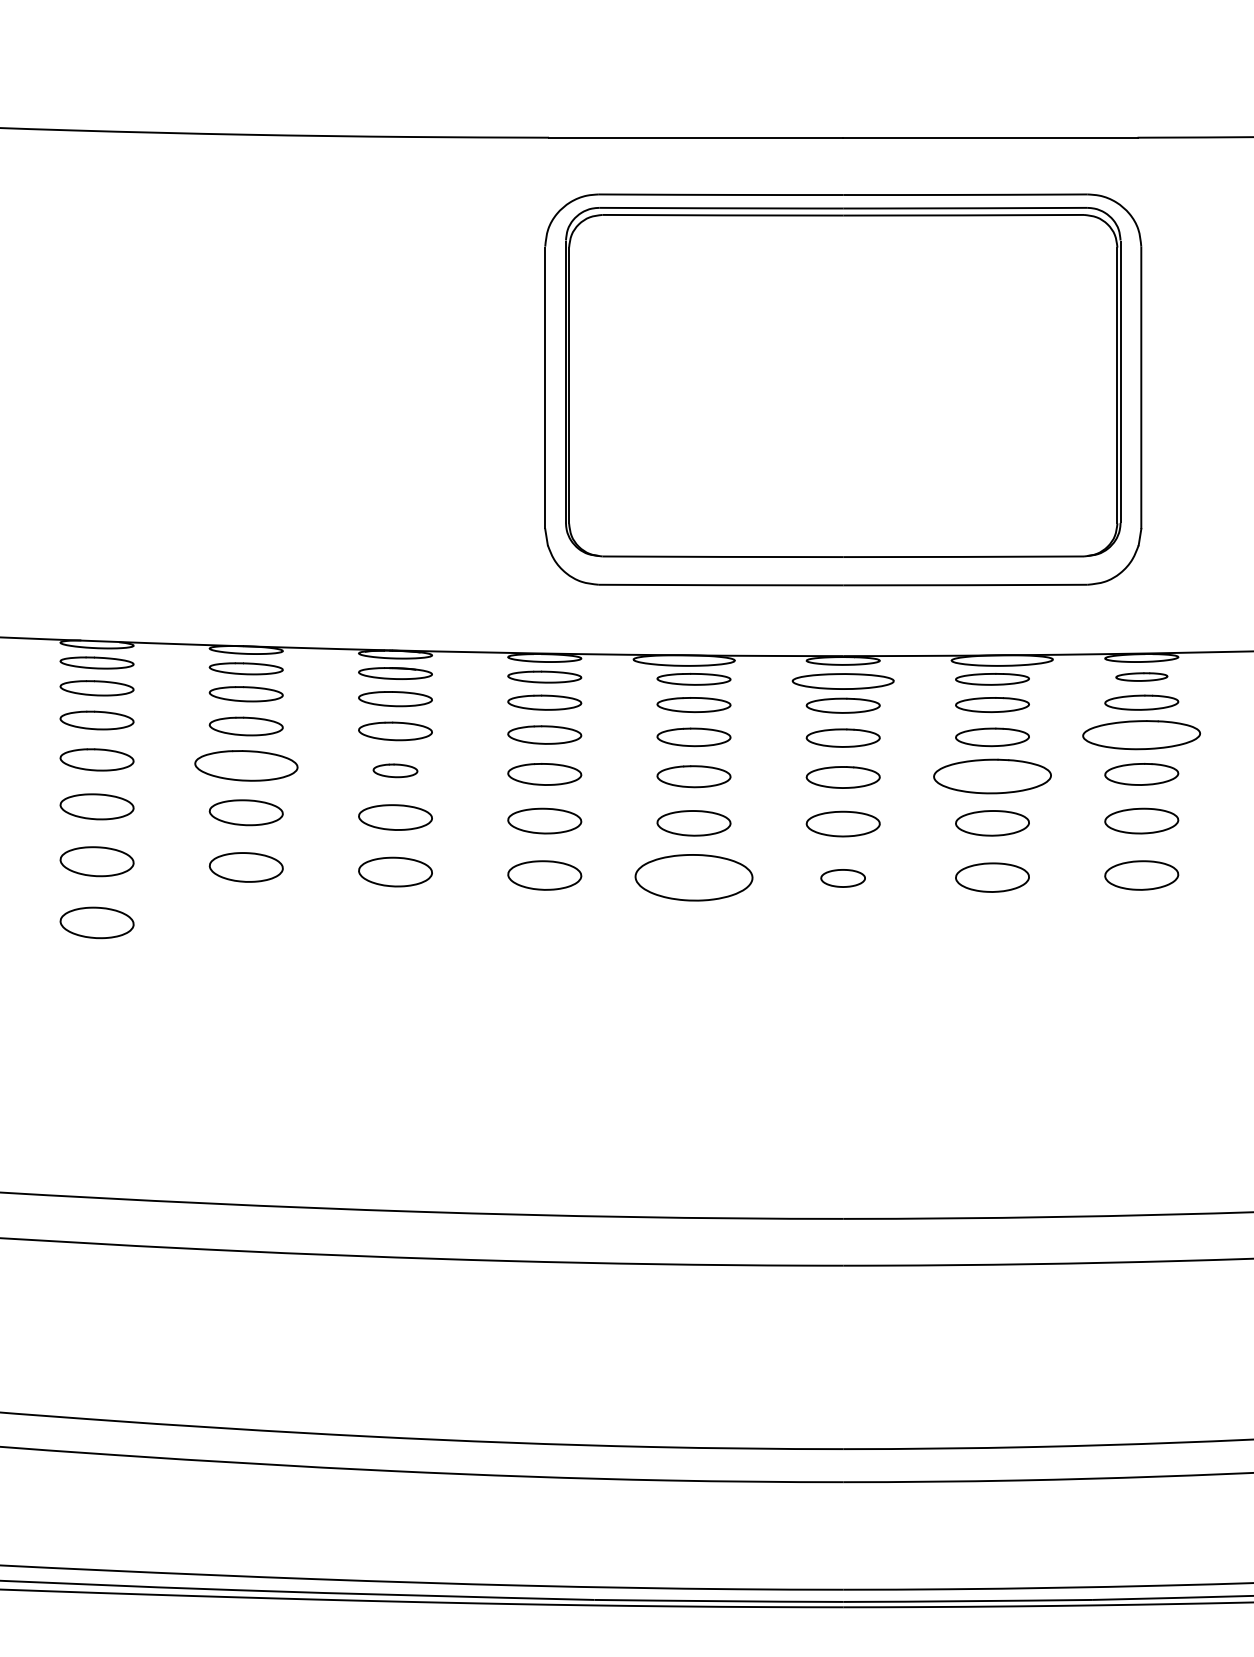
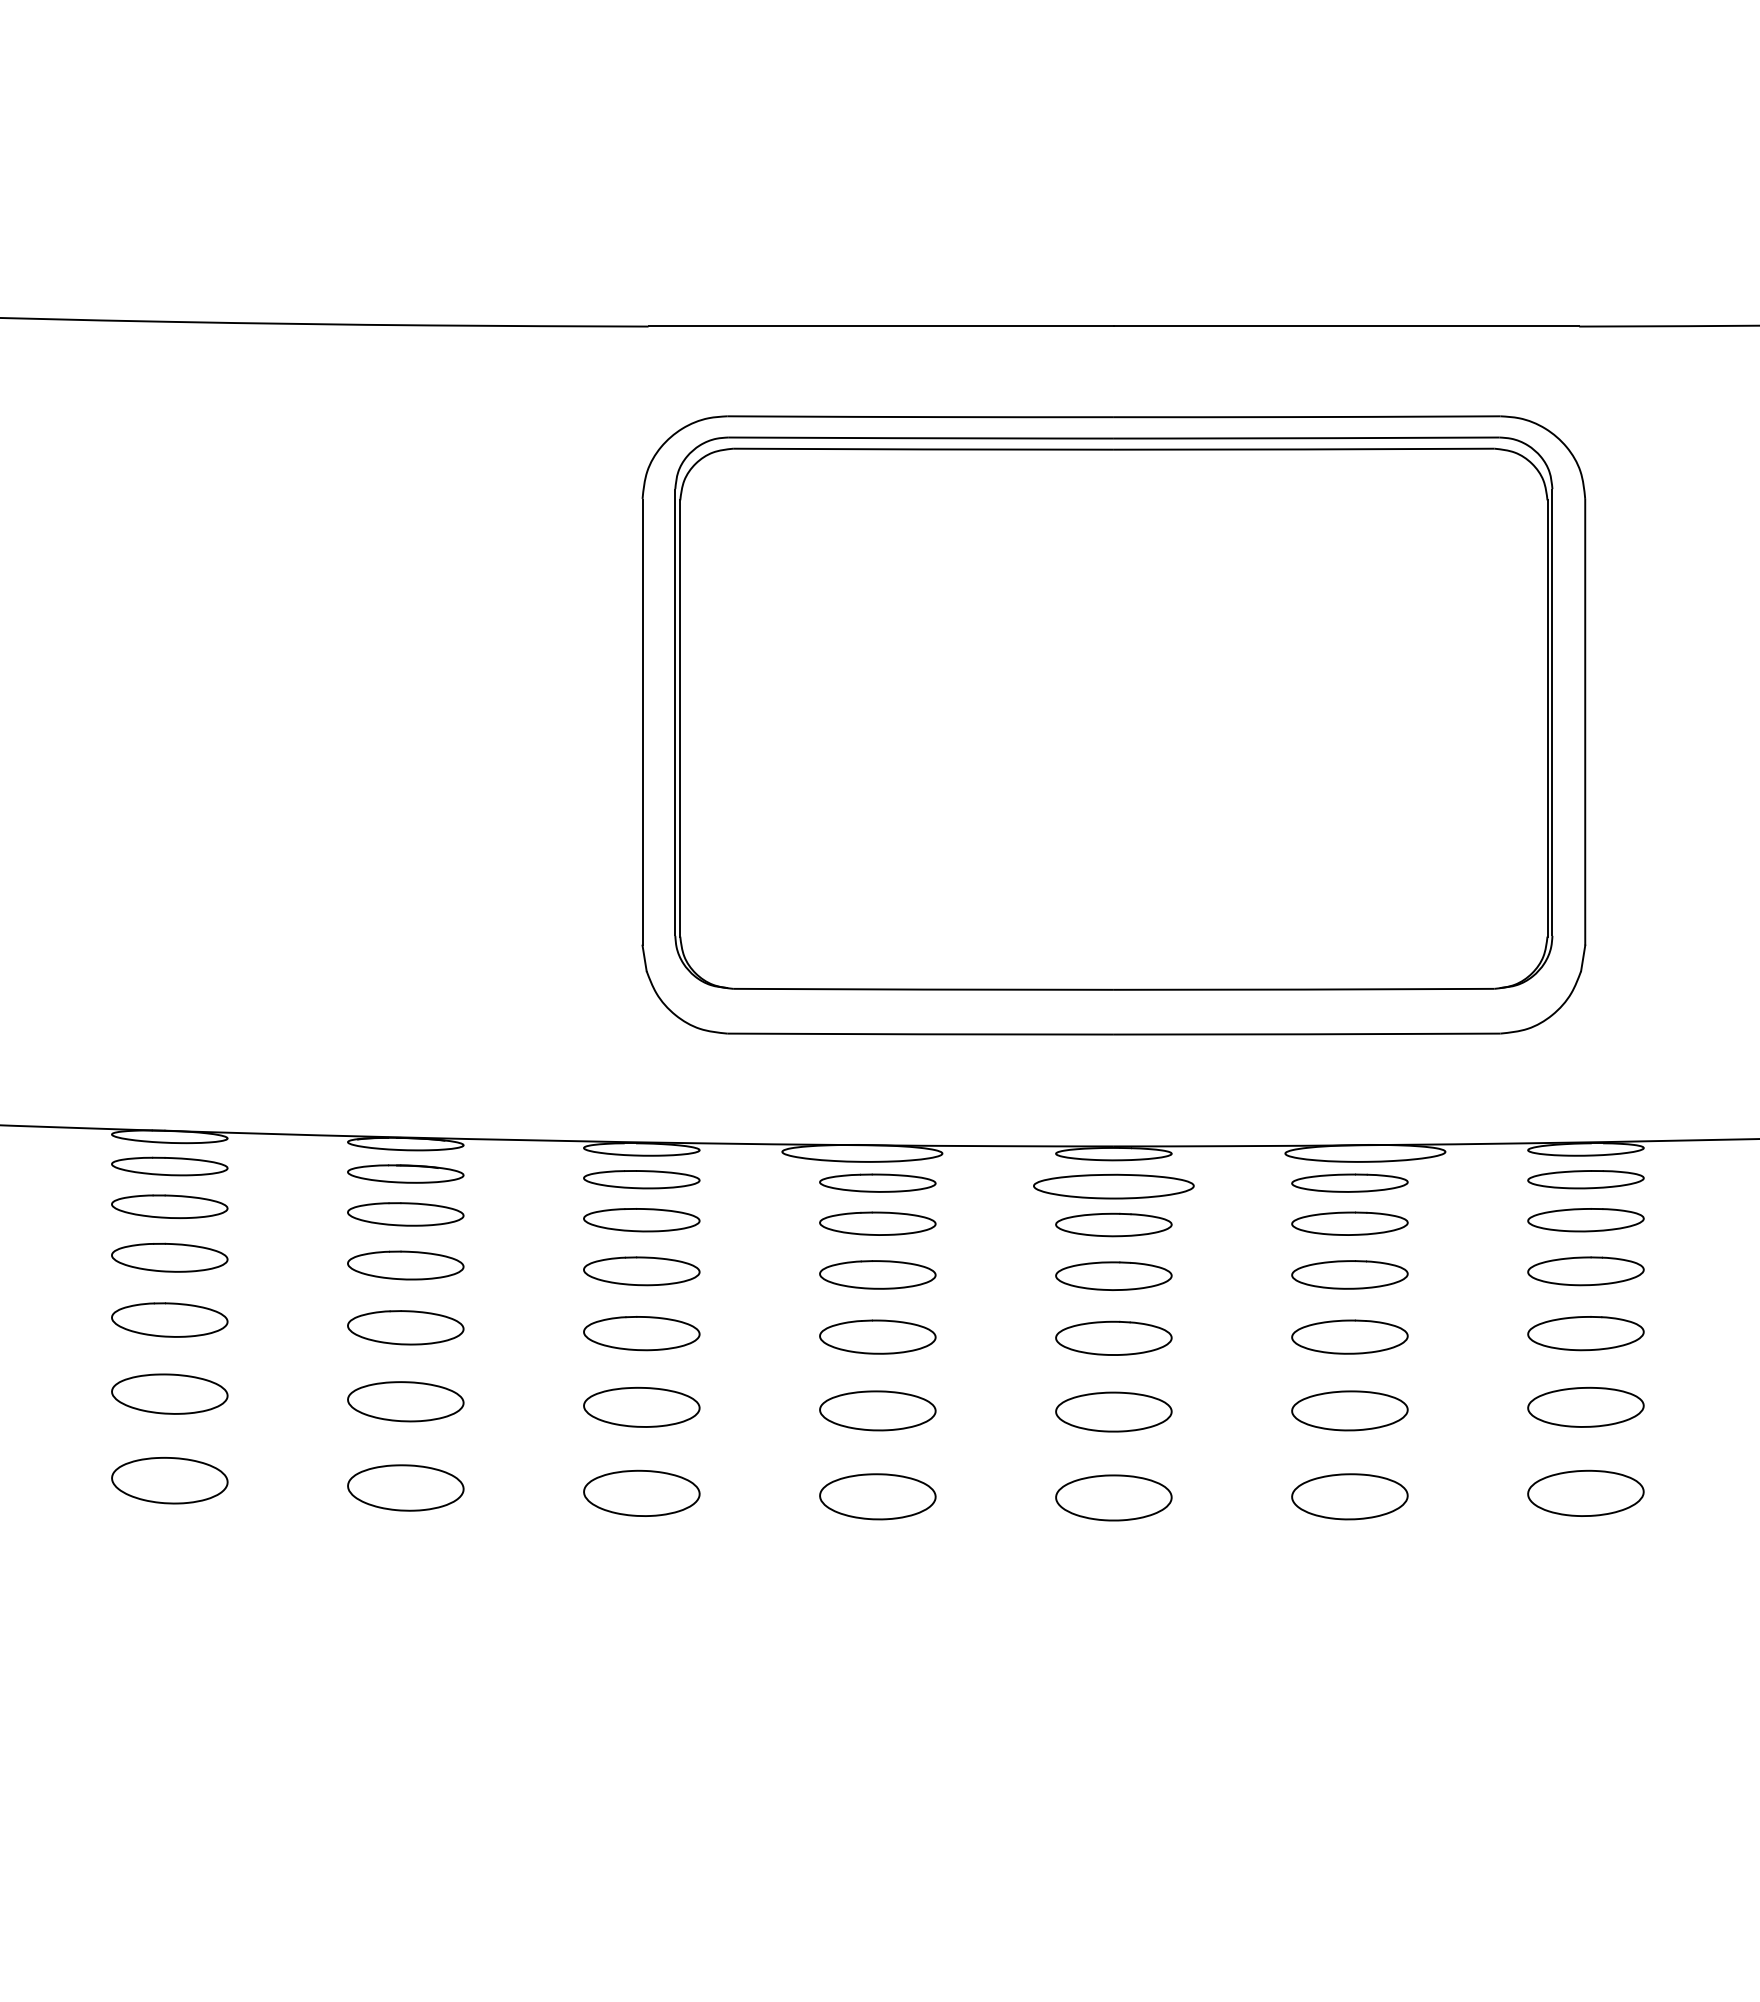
part: (1141, 676) -> (1585, 1178), size x1.43
part: (1141, 734) -> (1585, 1270), size x0.62
part: (245, 765) -> (168, 1319), size x0.71
part: (395, 770) -> (405, 1327), size x1.67
part: (992, 776) -> (1349, 1336), size x0.62
part: (693, 877) -> (877, 1496), size x0.62
part: (842, 878) -> (1112, 1498), size x1.67

